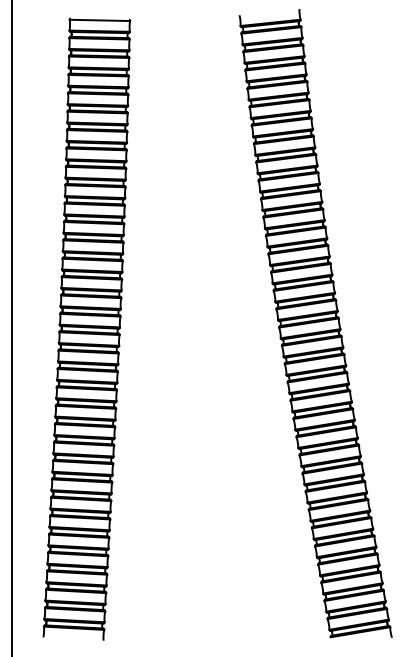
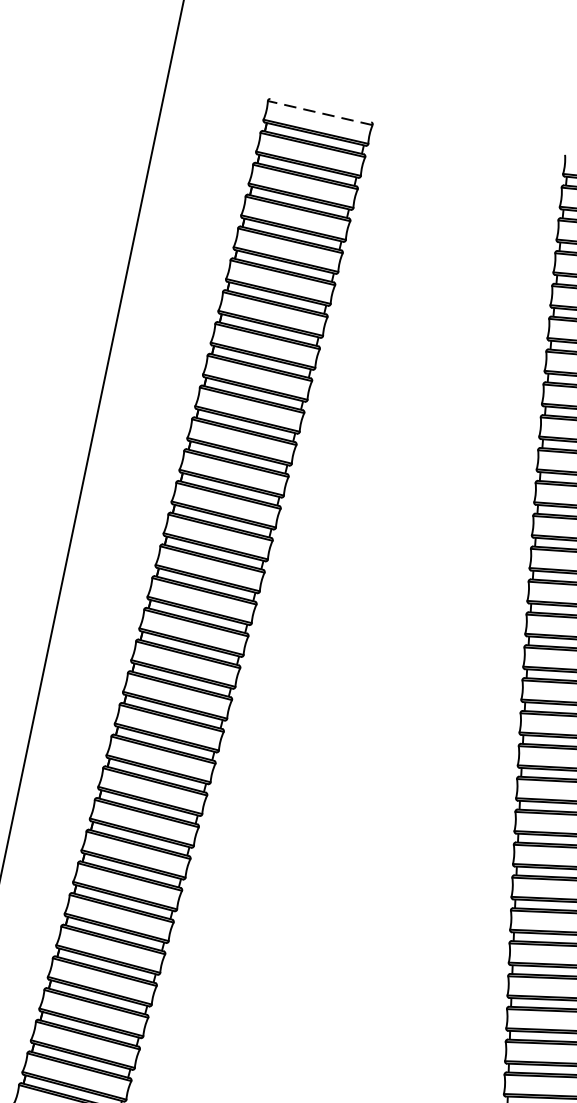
line: (99, 20) -> (319, 113), solid -> dashed

